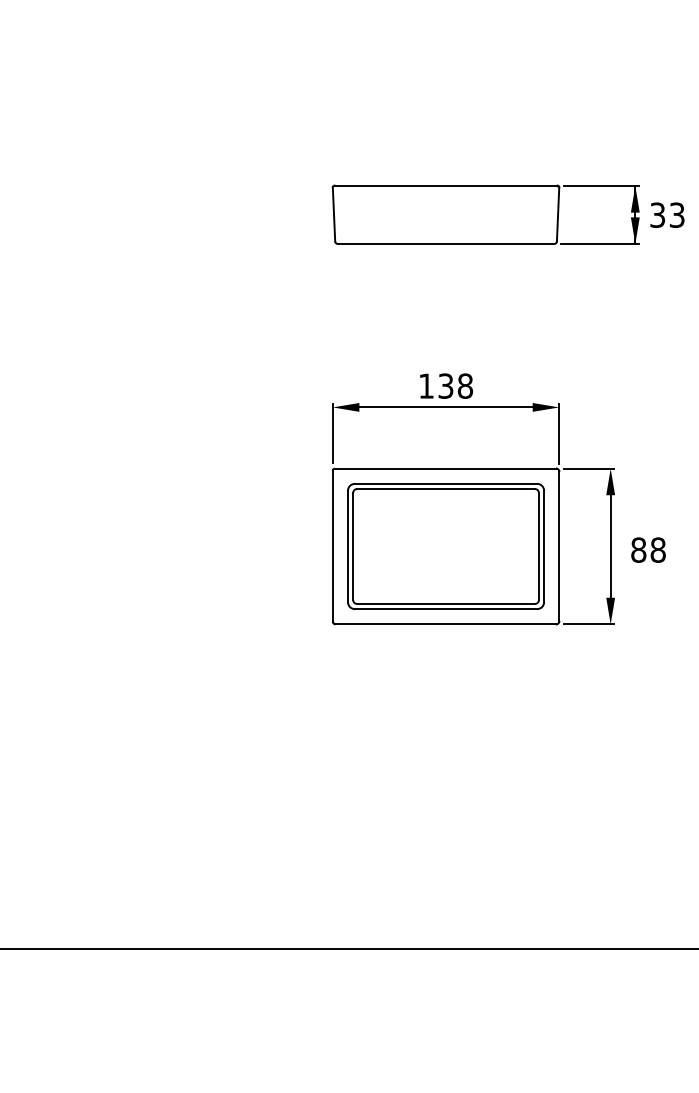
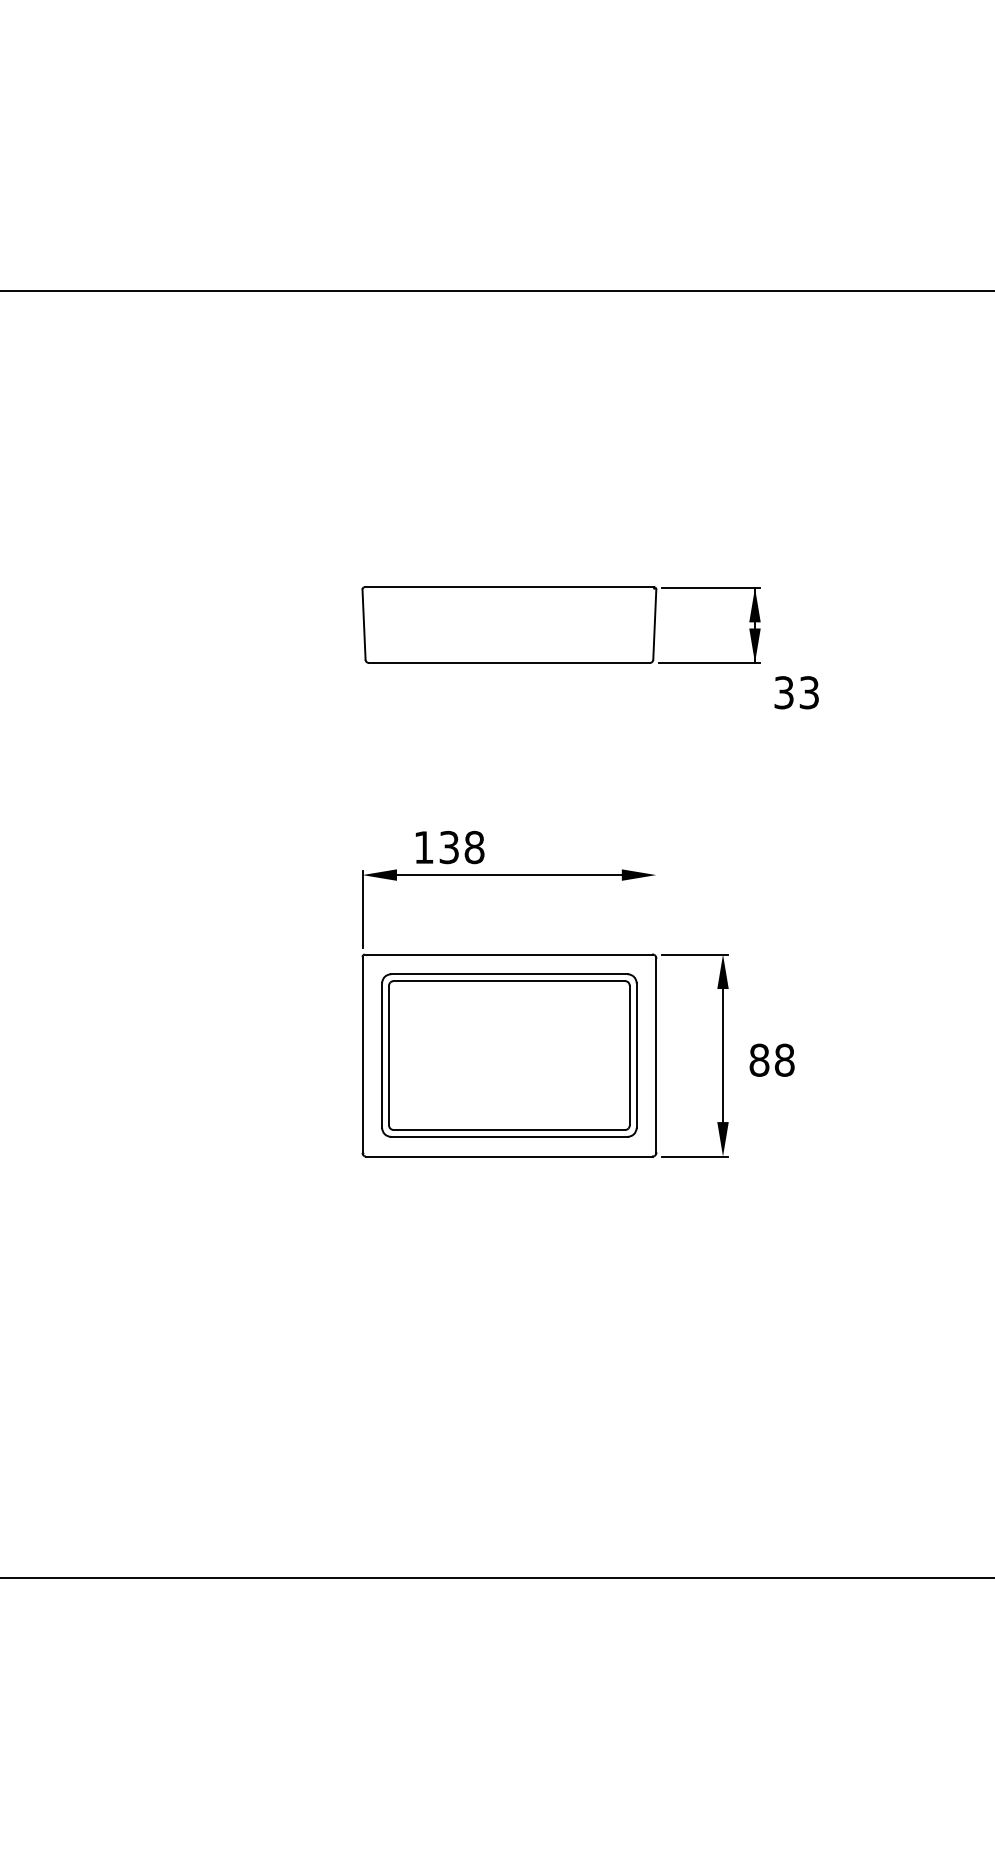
text: (667, 215) -> (796, 692), moved
text: (446, 386) -> (449, 847), moved
line: (559, 433) -> (656, 909), removed

